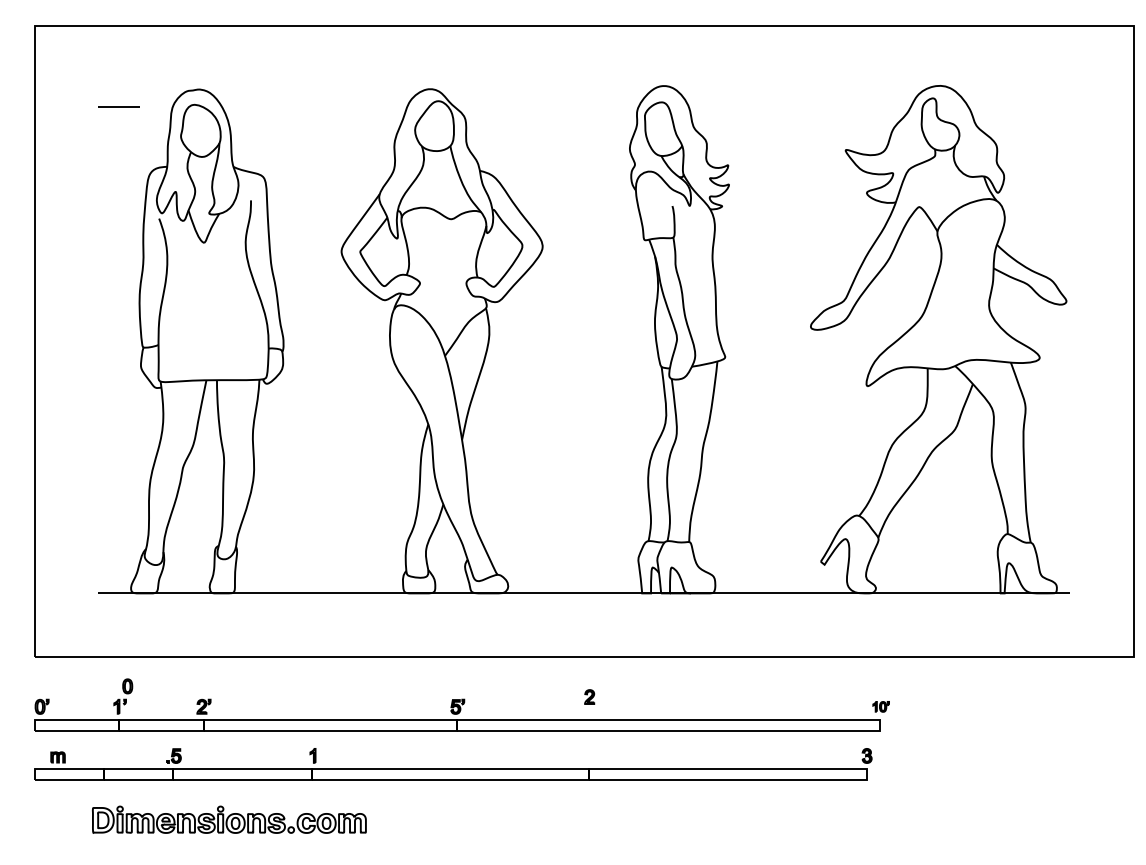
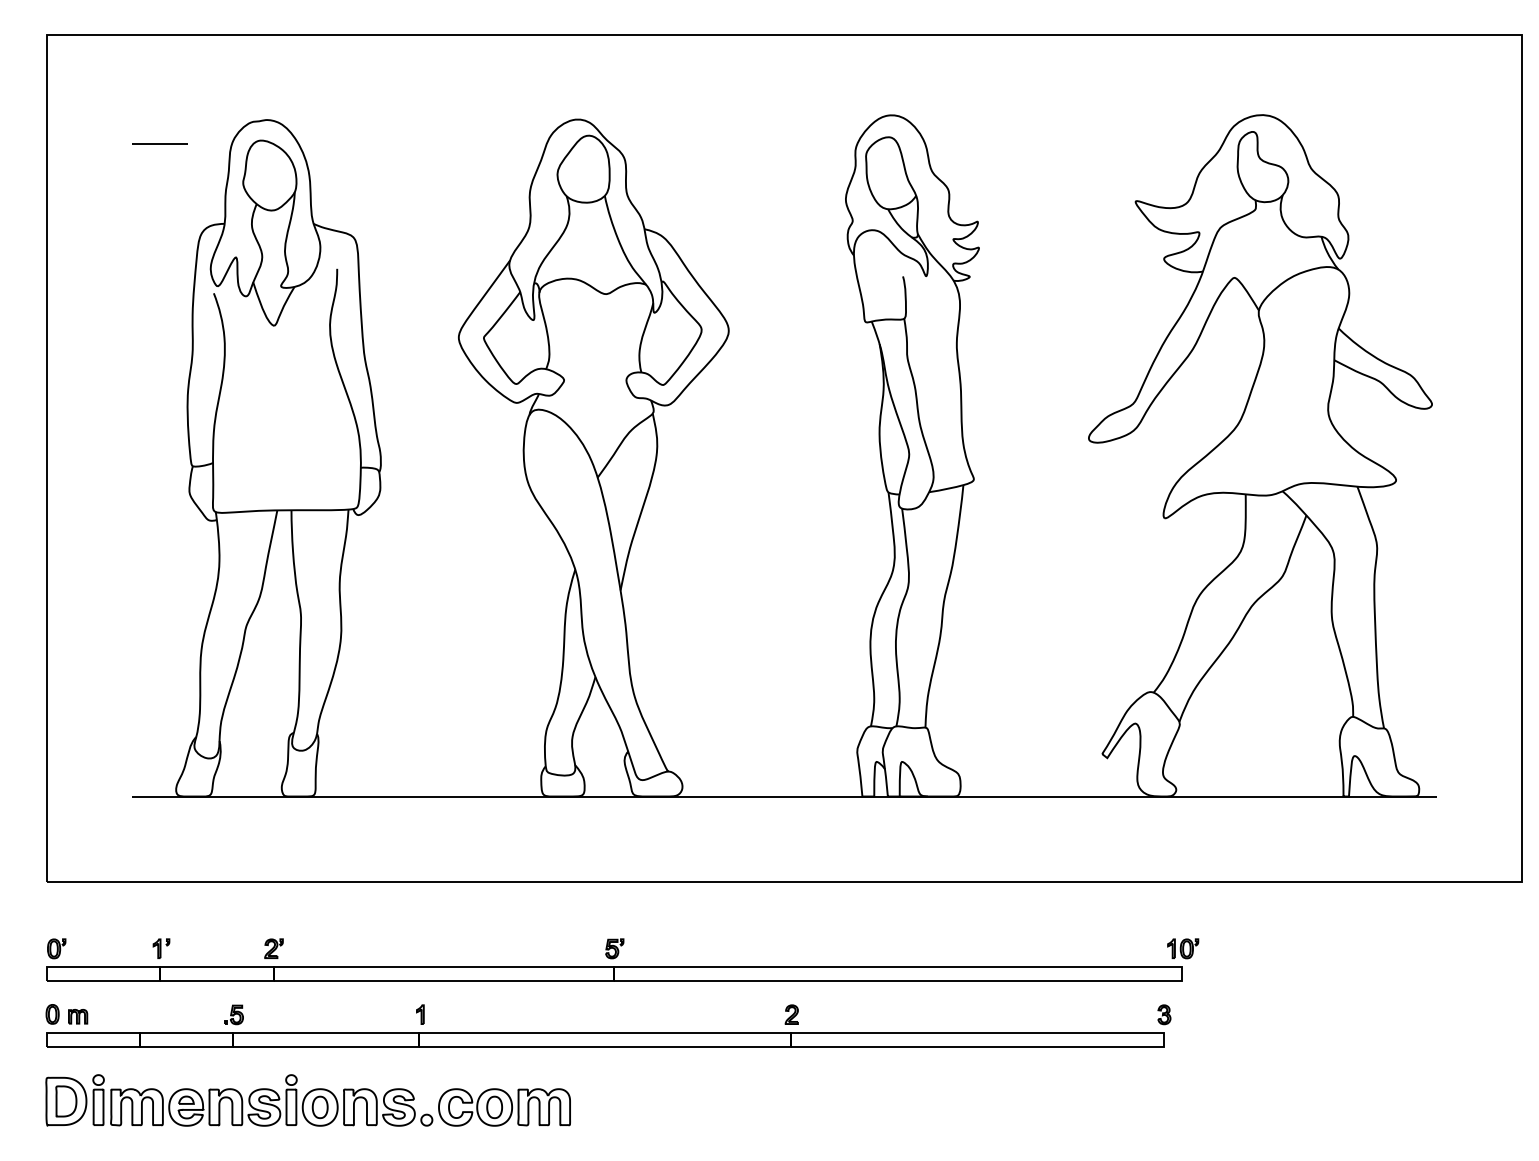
part: (127, 686) -> (52, 1014), moved
part: (589, 696) -> (791, 1014), moved
part: (881, 706) -> (1183, 948), size x1.43
part: (228, 819) -> (307, 1100), size x1.43

